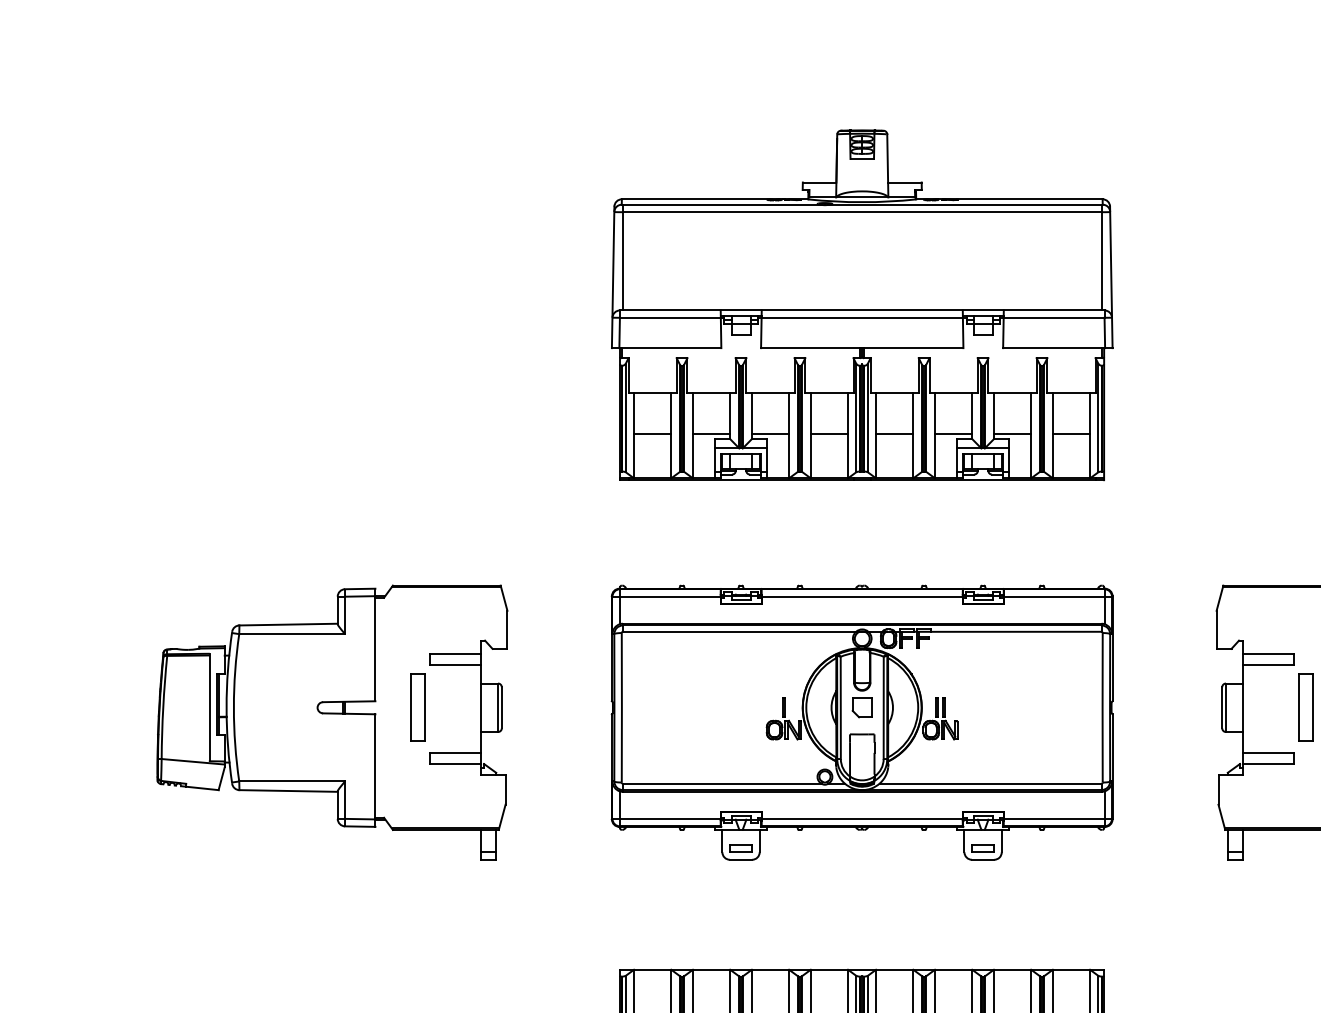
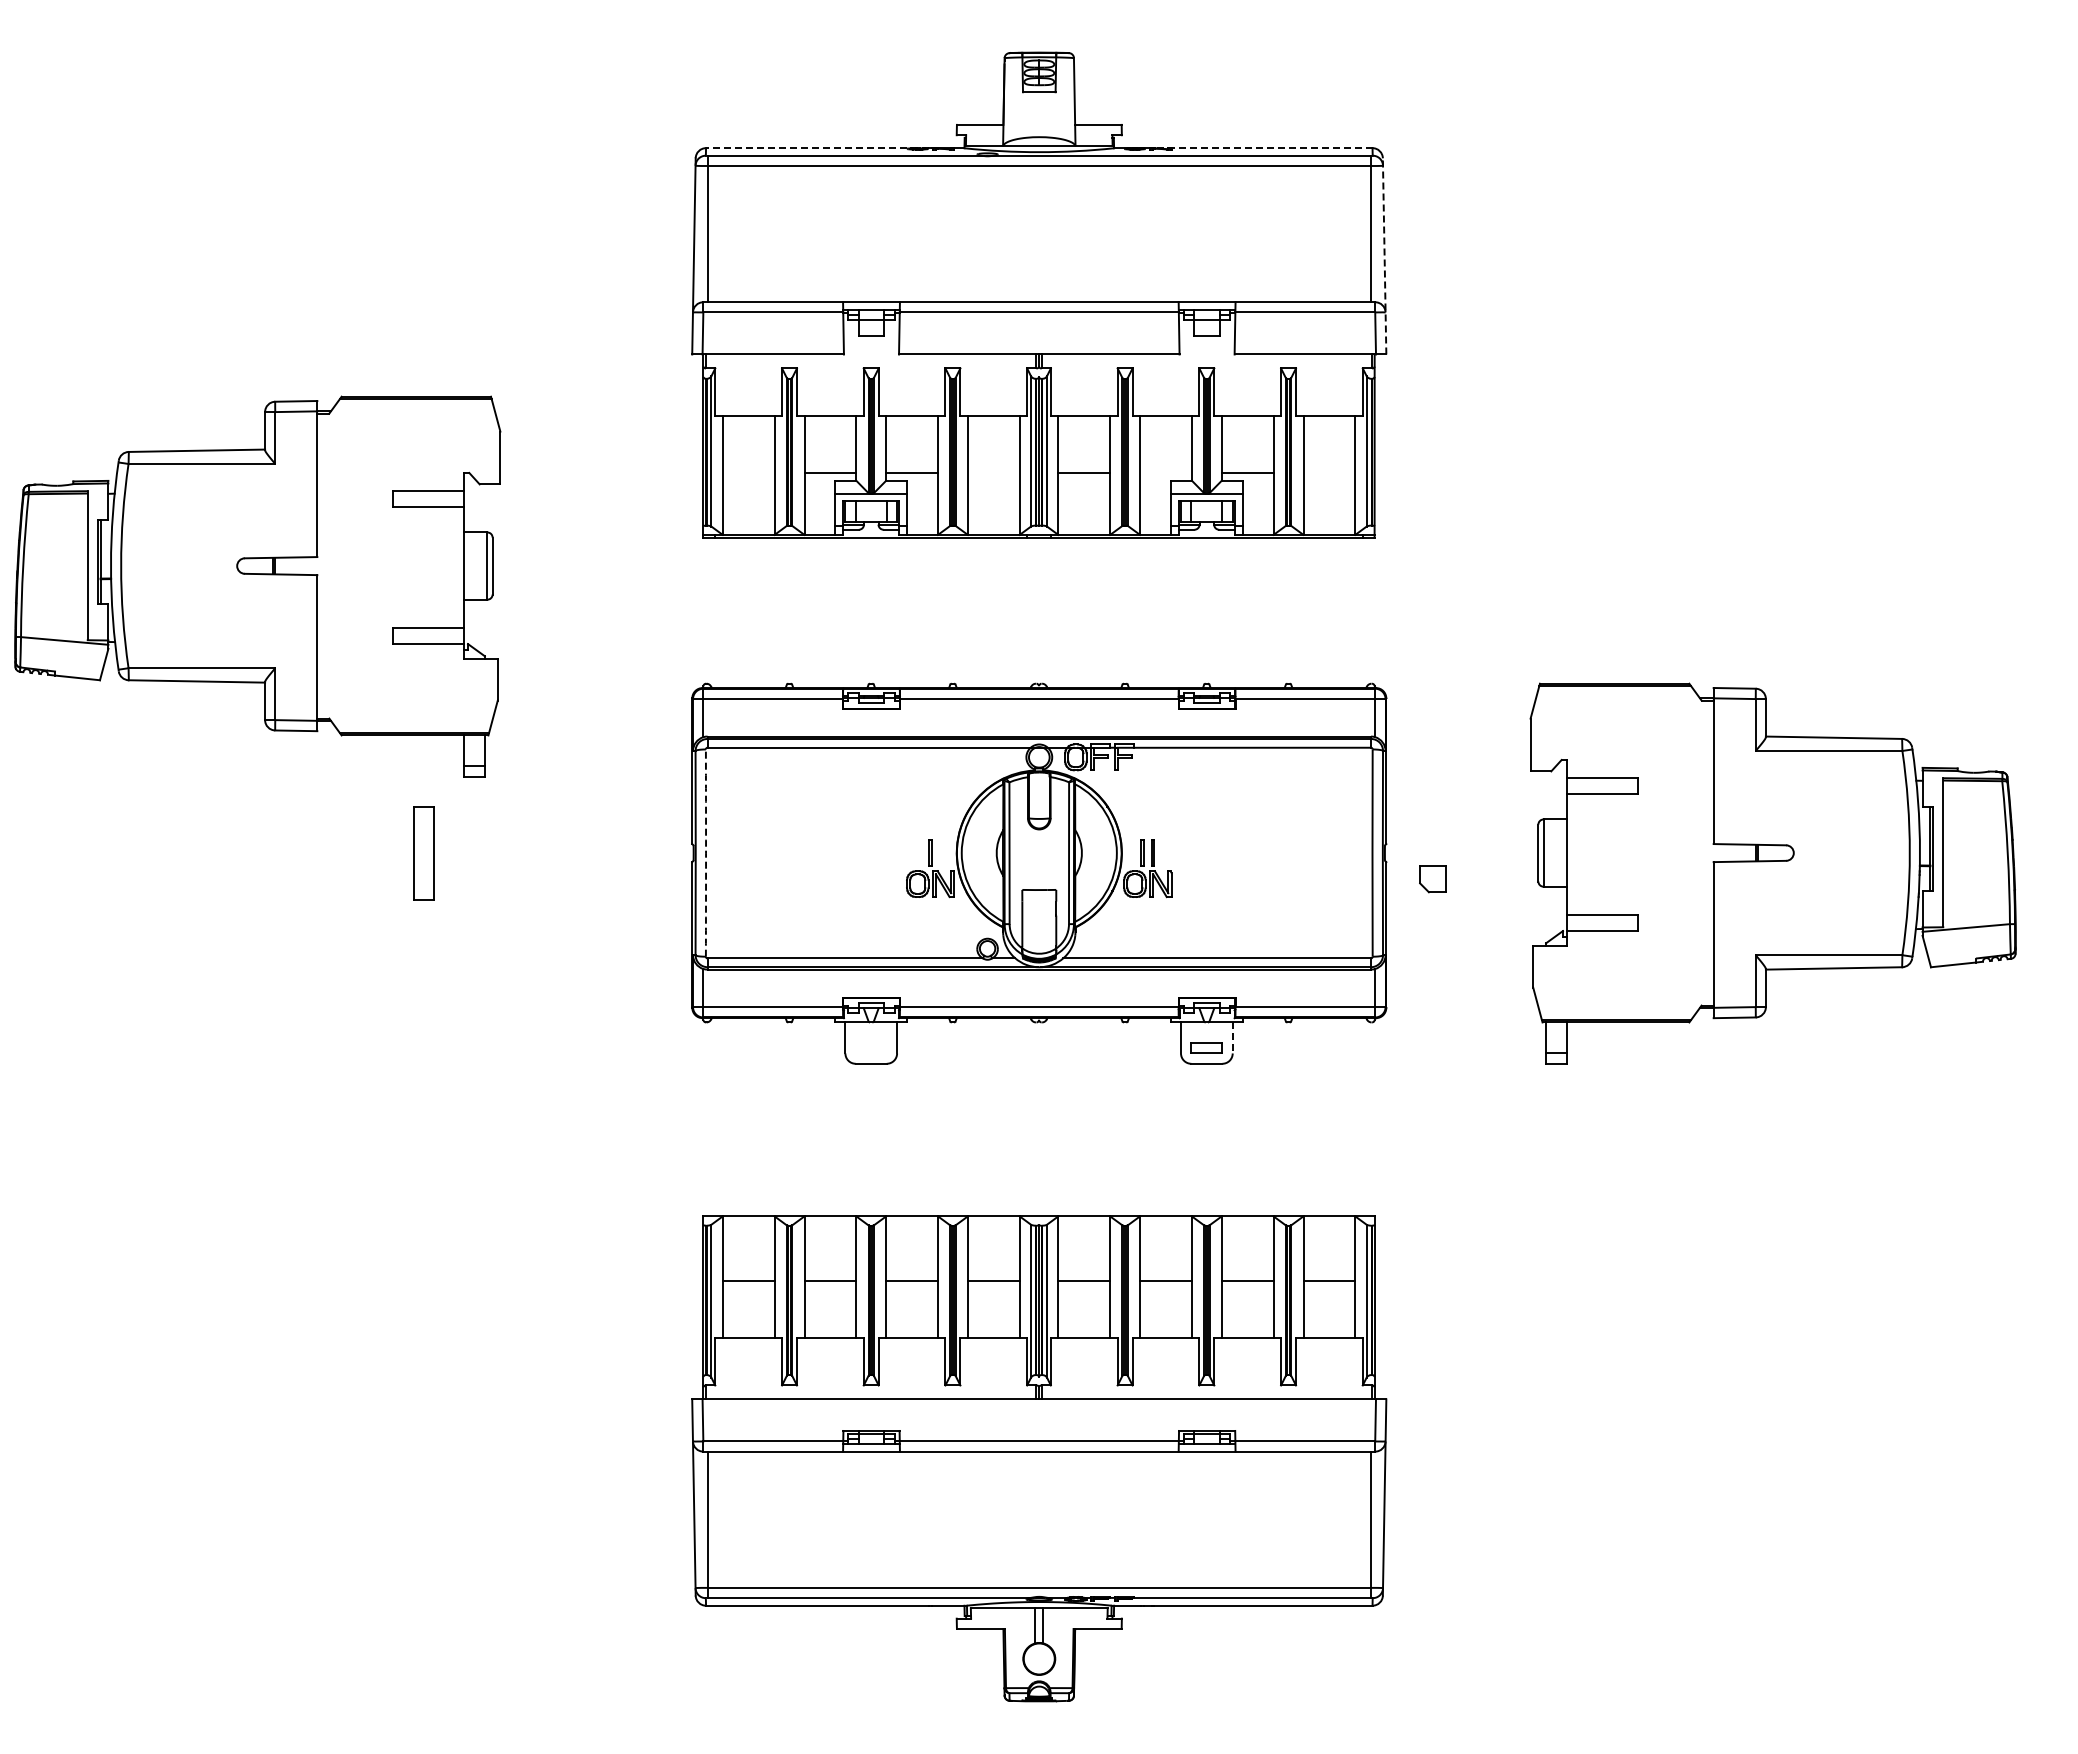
line: (702, 199) -> (817, 148), solid -> dashed
line: (1023, 199) -> (1262, 148), solid -> dashed
line: (1111, 276) -> (1384, 255), solid -> dashed
line: (652, 433) -> (748, 472), removed
line: (829, 433) -> (993, 472), removed
line: (953, 433) -> (1165, 472), removed
line: (1071, 433) -> (1329, 472), removed
arc: (622, 708) -> (706, 853), solid -> dashed
part: (861, 708) -> (1432, 879), moved
part: (1305, 708) -> (1653, 853), removed
part: (332, 722) -> (257, 586), moved
line: (1001, 840) -> (1232, 1037), solid -> dashed
part: (741, 848) -> (871, 1047), removed

